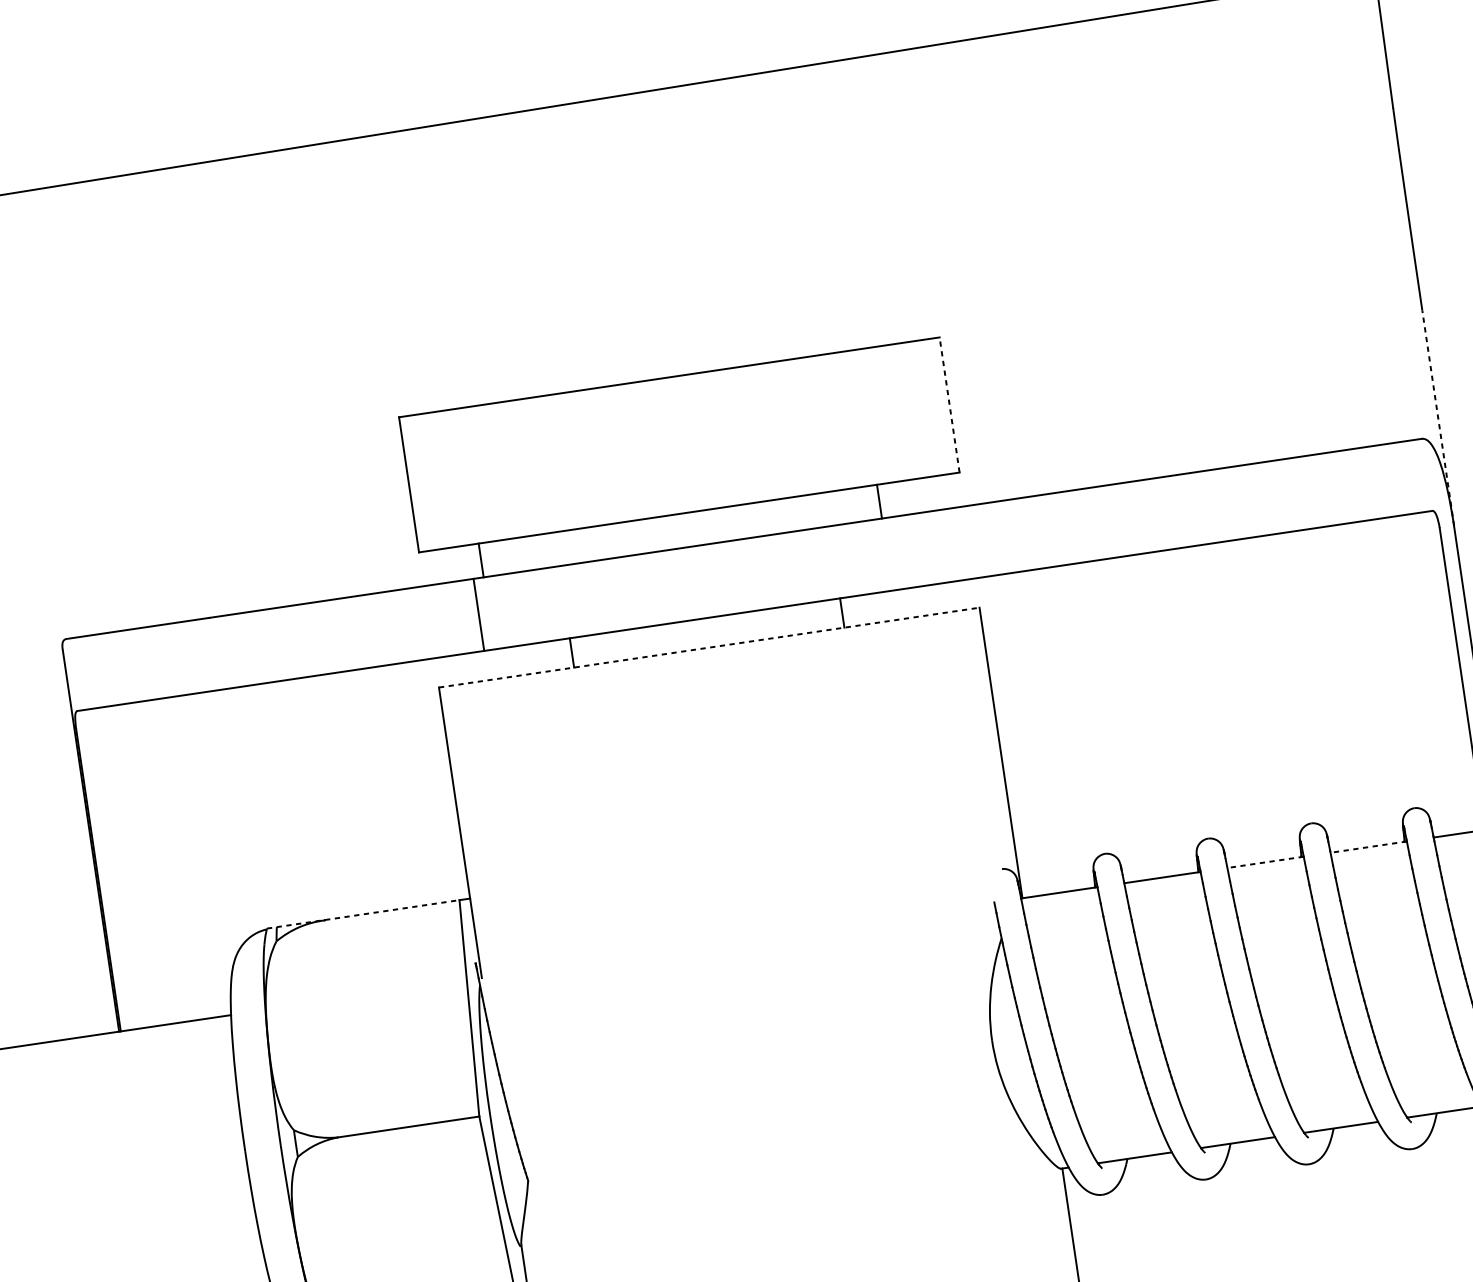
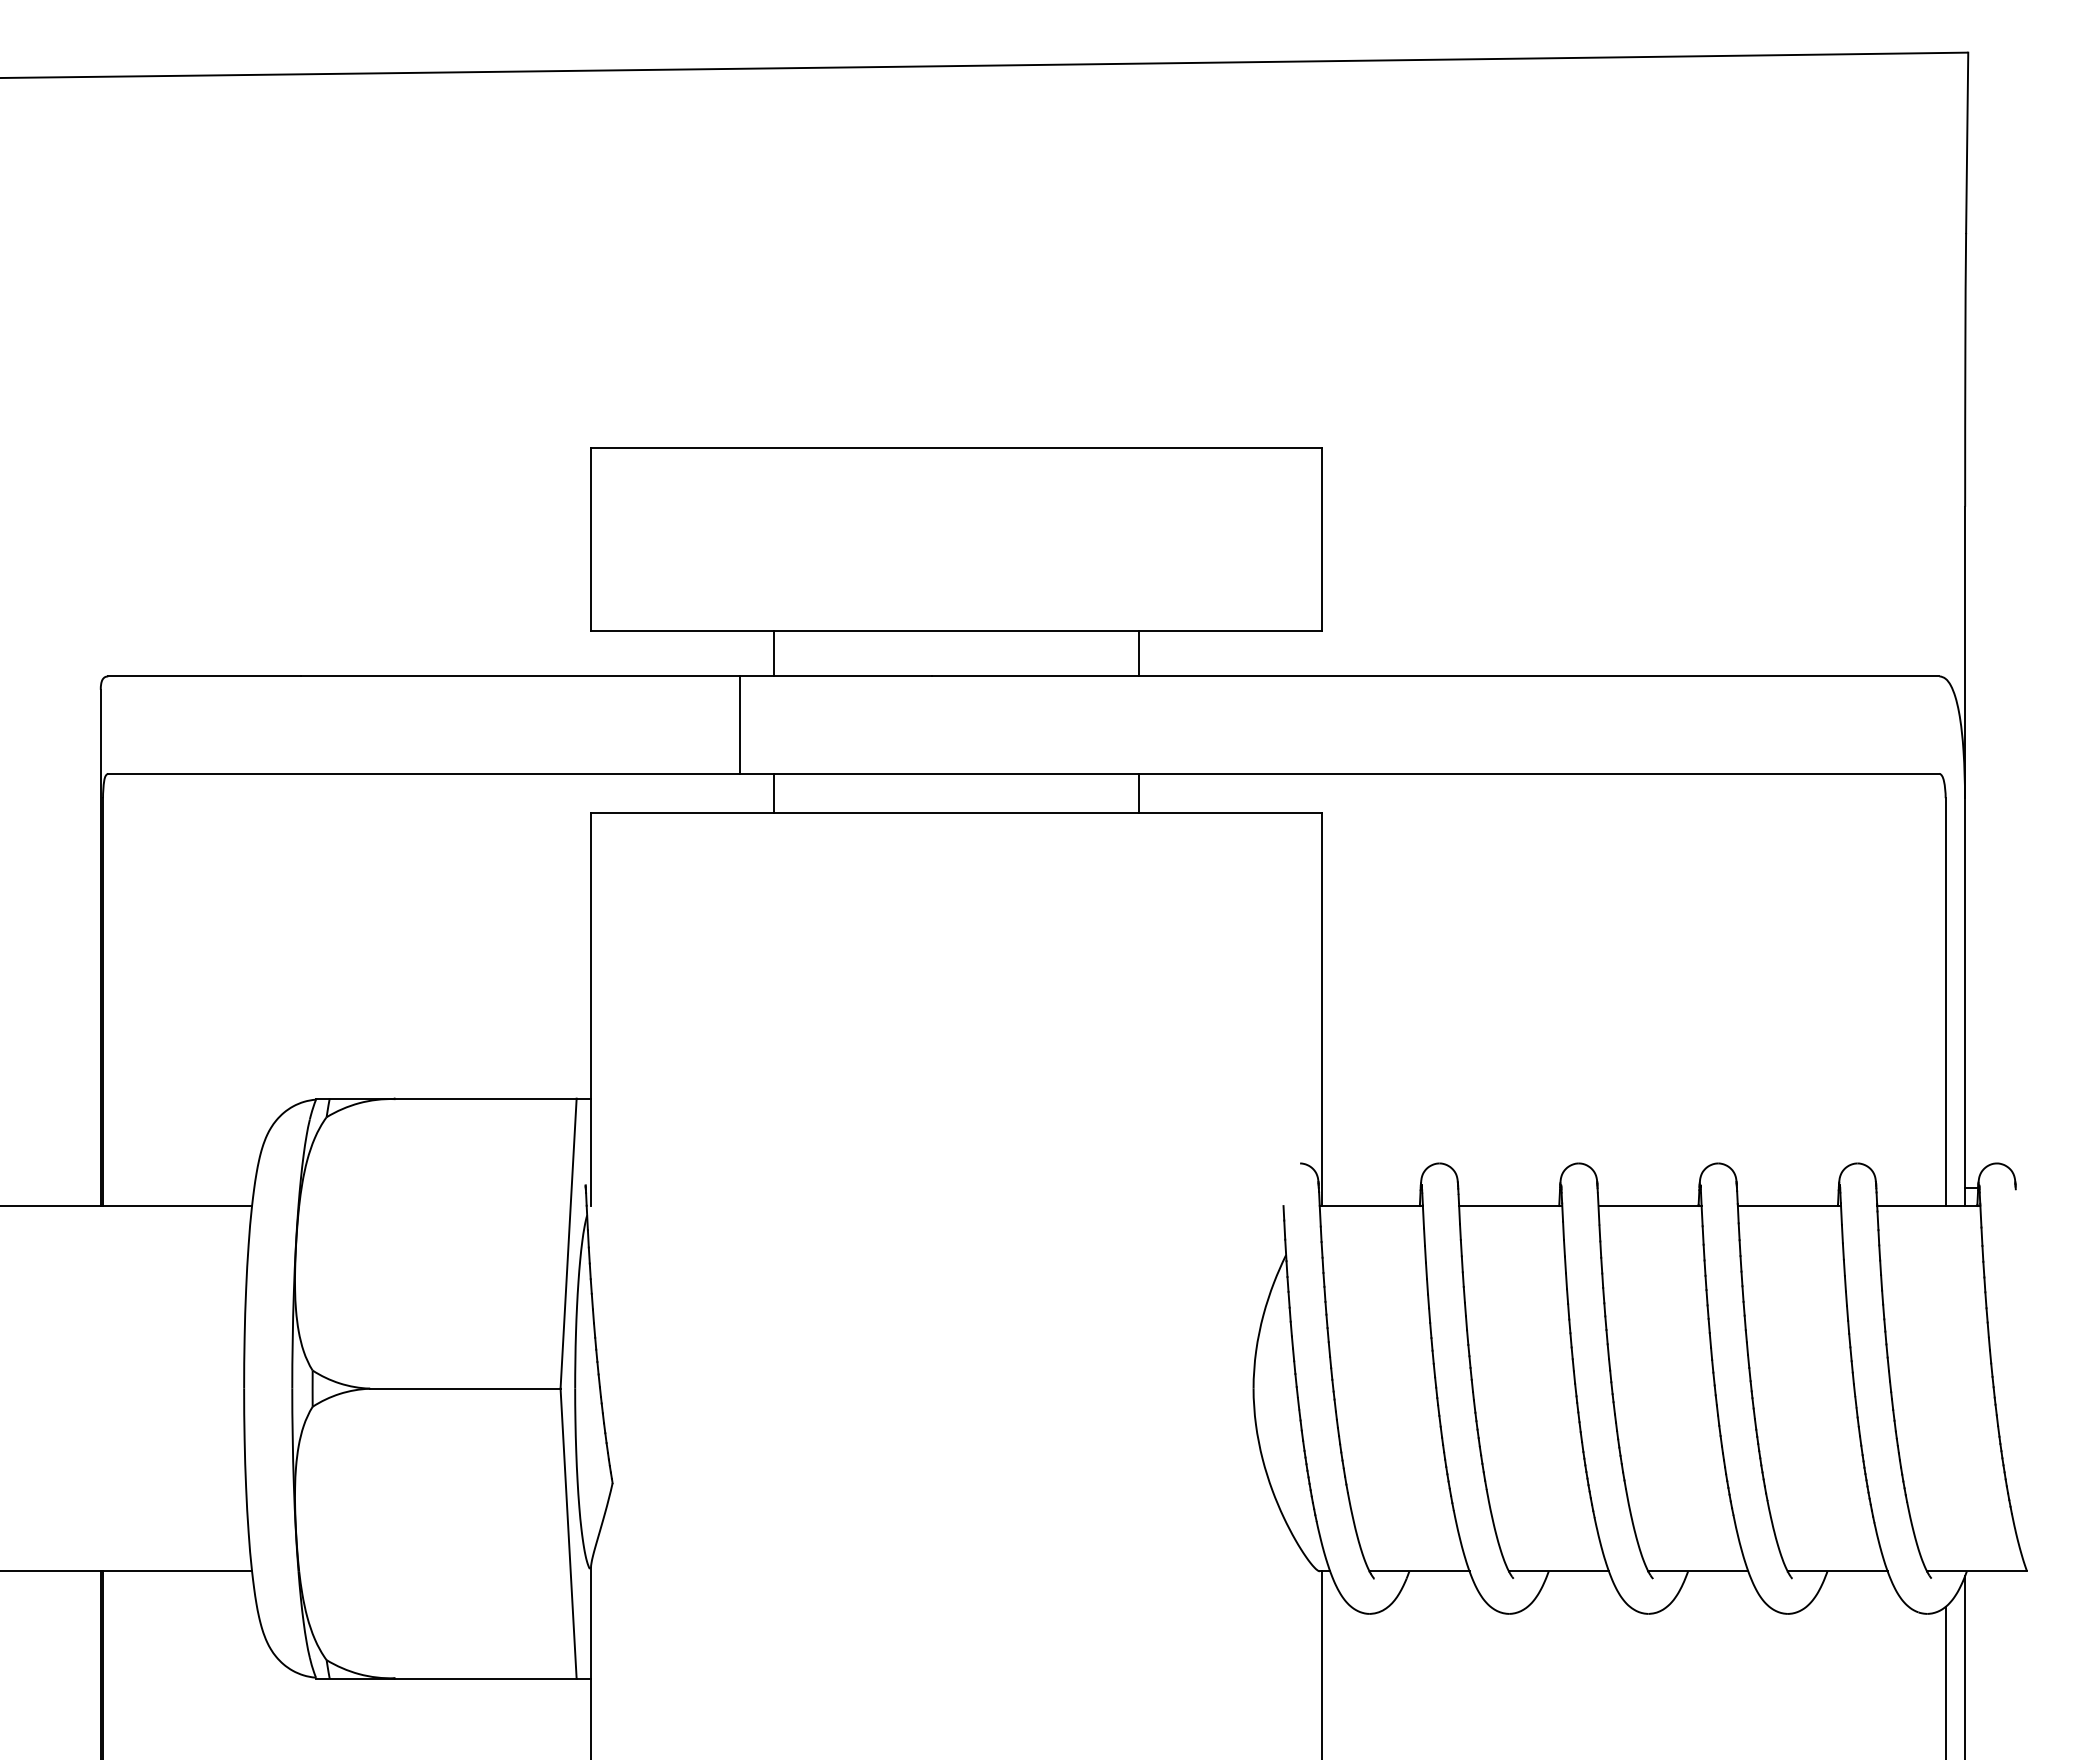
line: (949, 404) -> (1321, 538), dashed -> solid
line: (1438, 418) -> (1965, 652), dashed -> solid
line: (879, 501) -> (1138, 653), moved
line: (481, 560) -> (773, 653), moved
line: (478, 614) -> (739, 724), moved
line: (709, 647) -> (956, 813), dashed -> solid
line: (1368, 847) -> (1789, 1206), dashed -> solid
line: (1265, 862) -> (1650, 1206), dashed -> solid
line: (363, 914) -> (447, 1098), dashed -> solid

